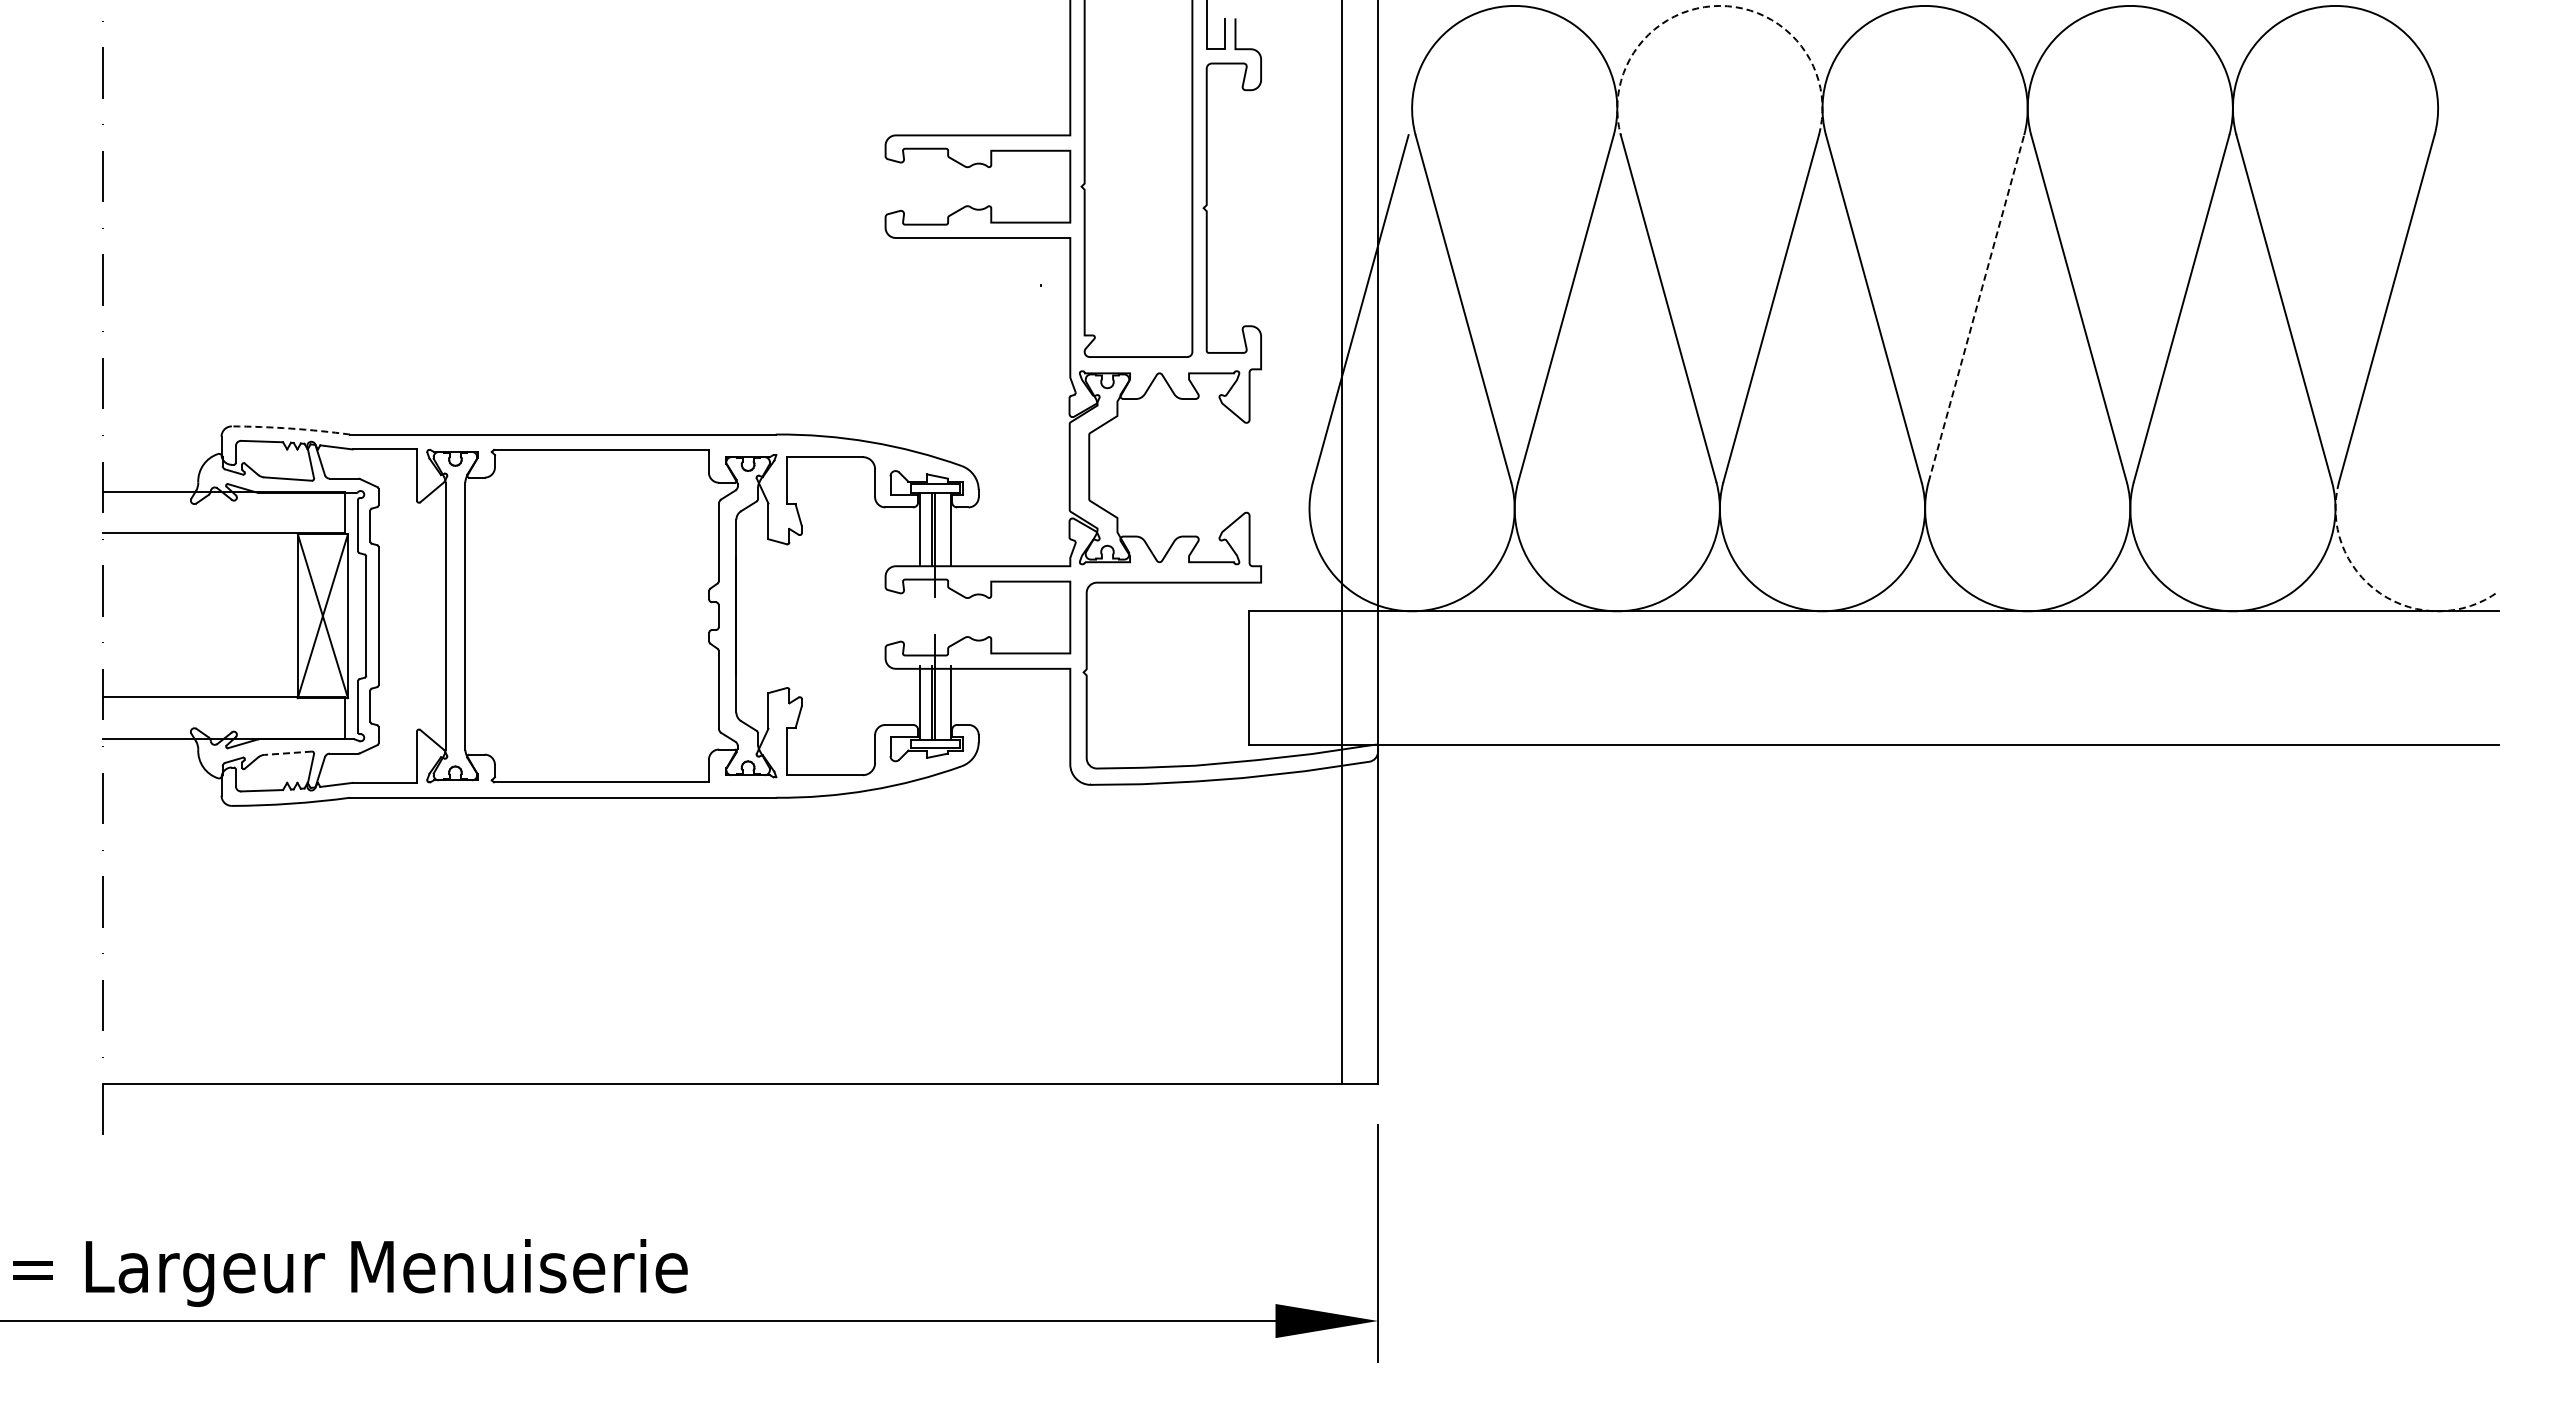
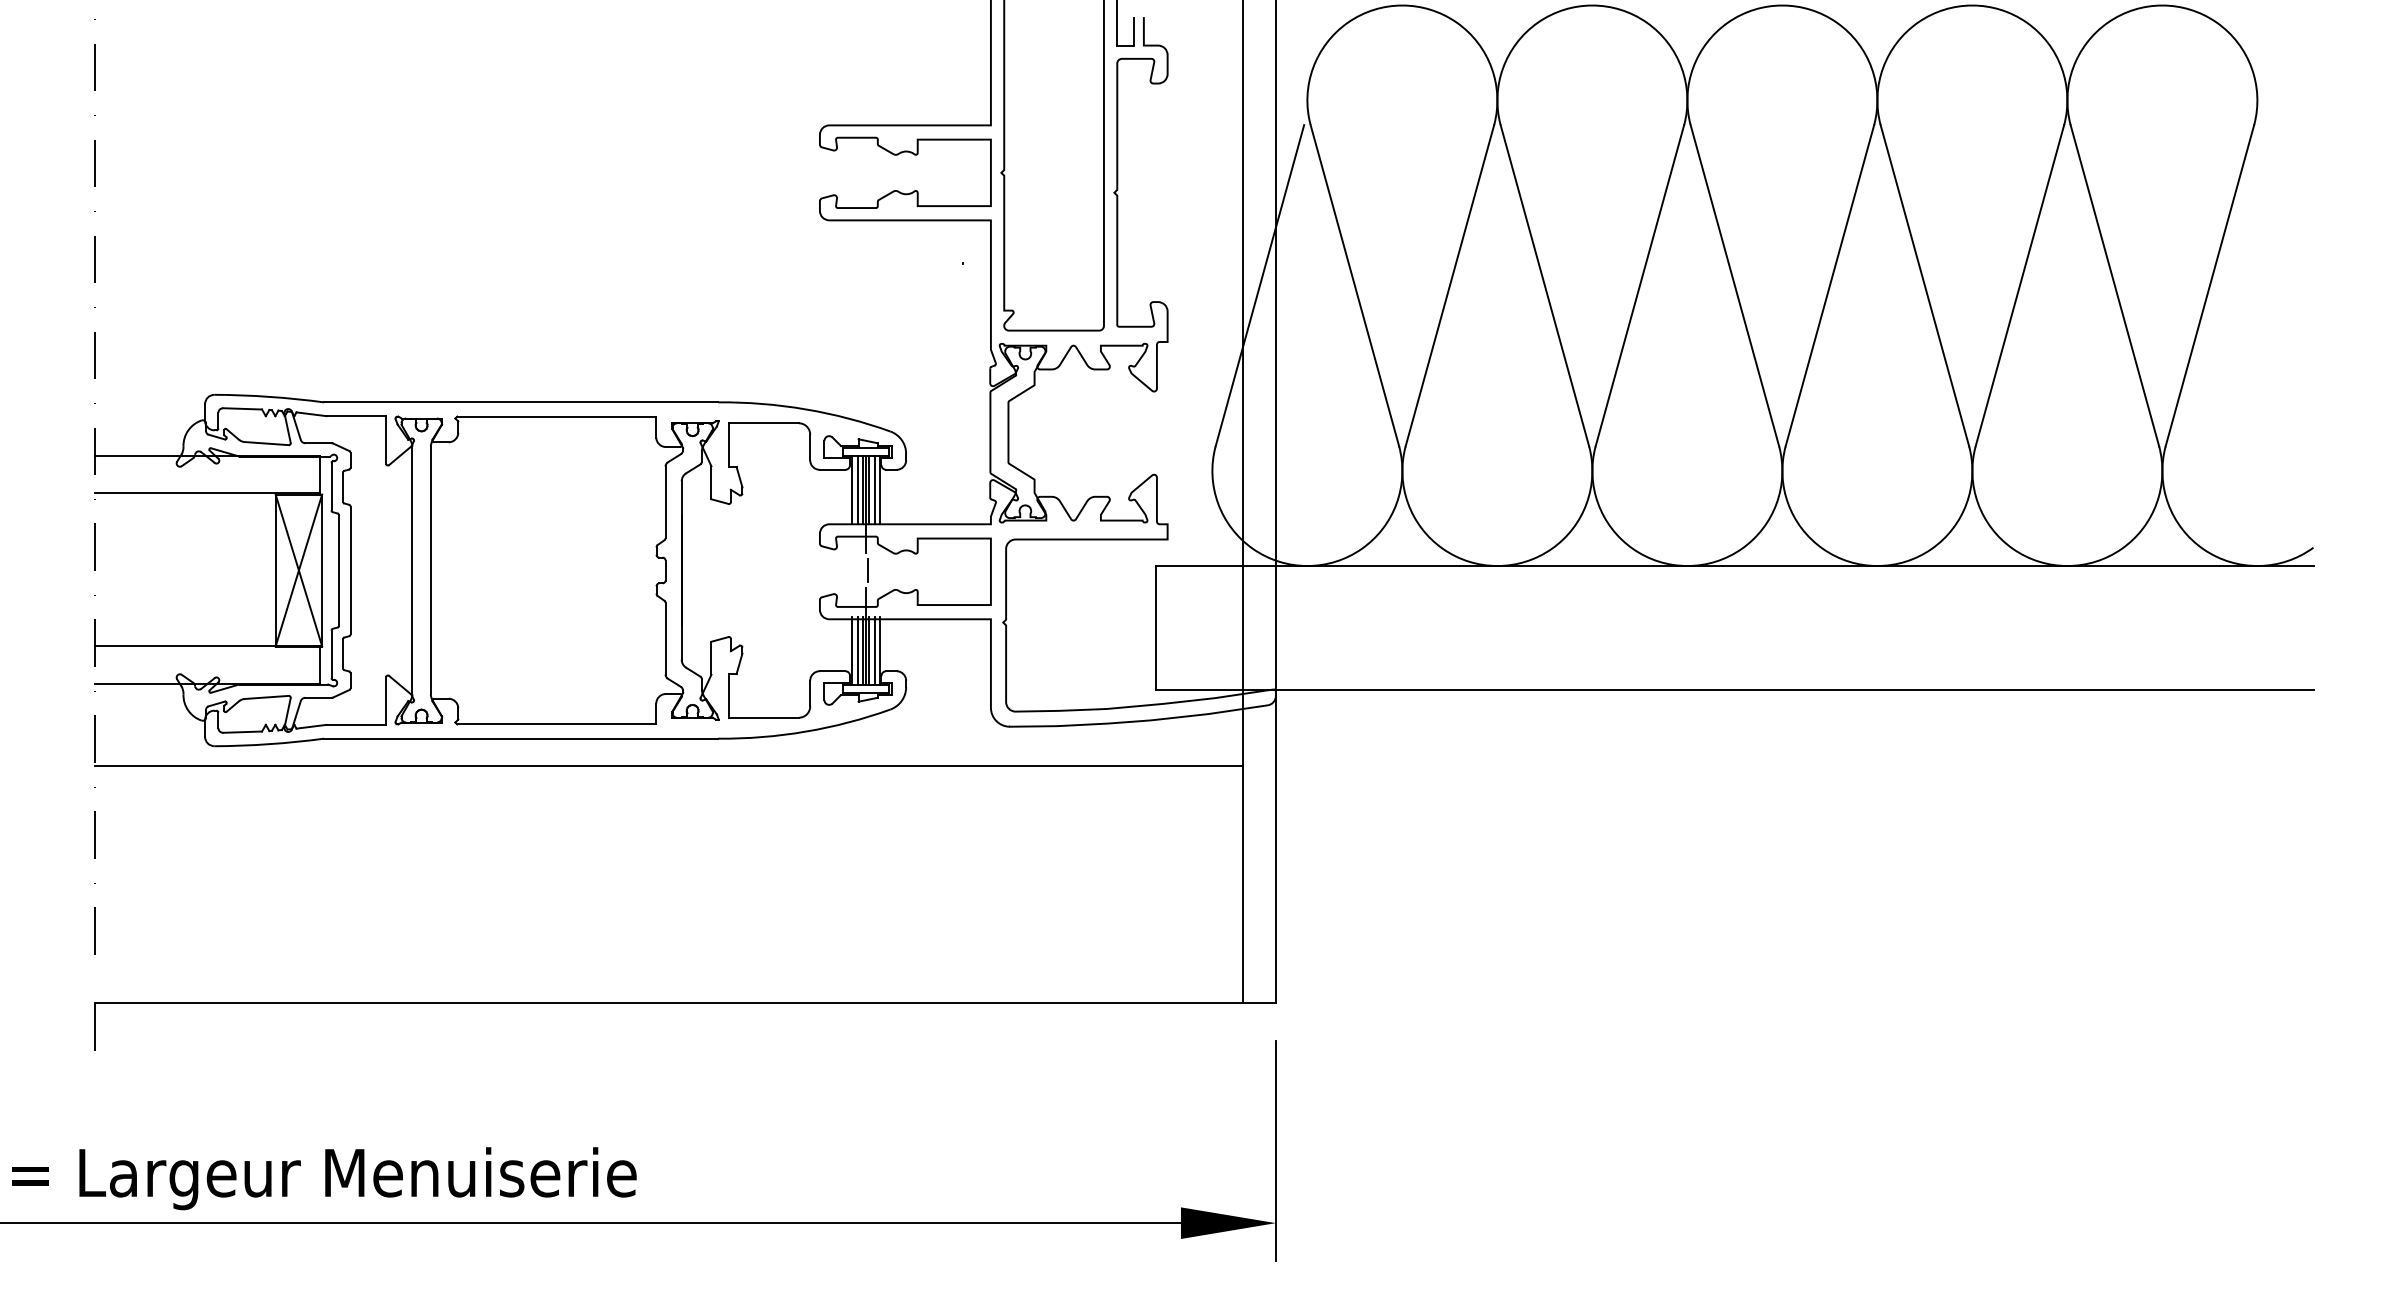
arc: (1719, 5) -> (1592, 5), dashed -> solid
line: (1976, 308) -> (1829, 285), dashed -> solid
arc: (291, 428) -> (269, 396), dashed -> solid
line: (926, 529) -> (857, 490), added
line: (938, 529) -> (868, 490), added
line: (944, 529) -> (874, 490), added
arc: (2380, 593) -> (2204, 549), dashed -> solid
line: (937, 615) -> (867, 569), added
line: (926, 702) -> (857, 650), added
line: (938, 702) -> (868, 650), added
line: (944, 702) -> (874, 650), added
line: (288, 753) -> (267, 697), dashed -> solid
line: (722, 827) -> (668, 766), added

